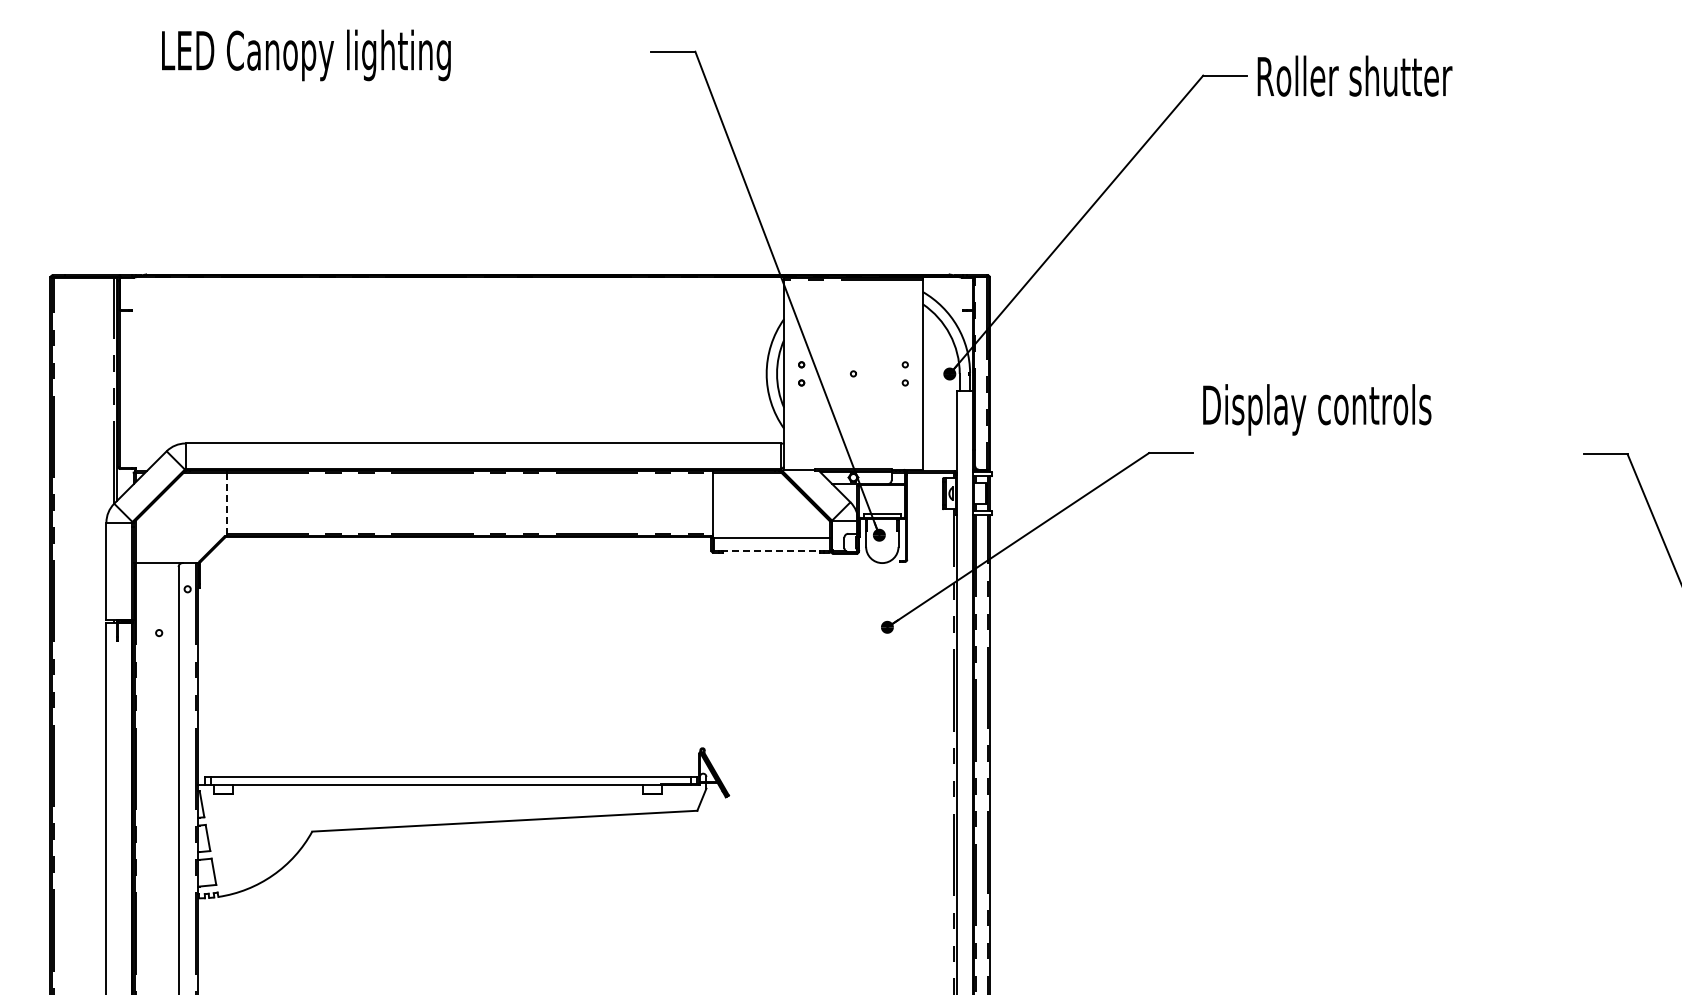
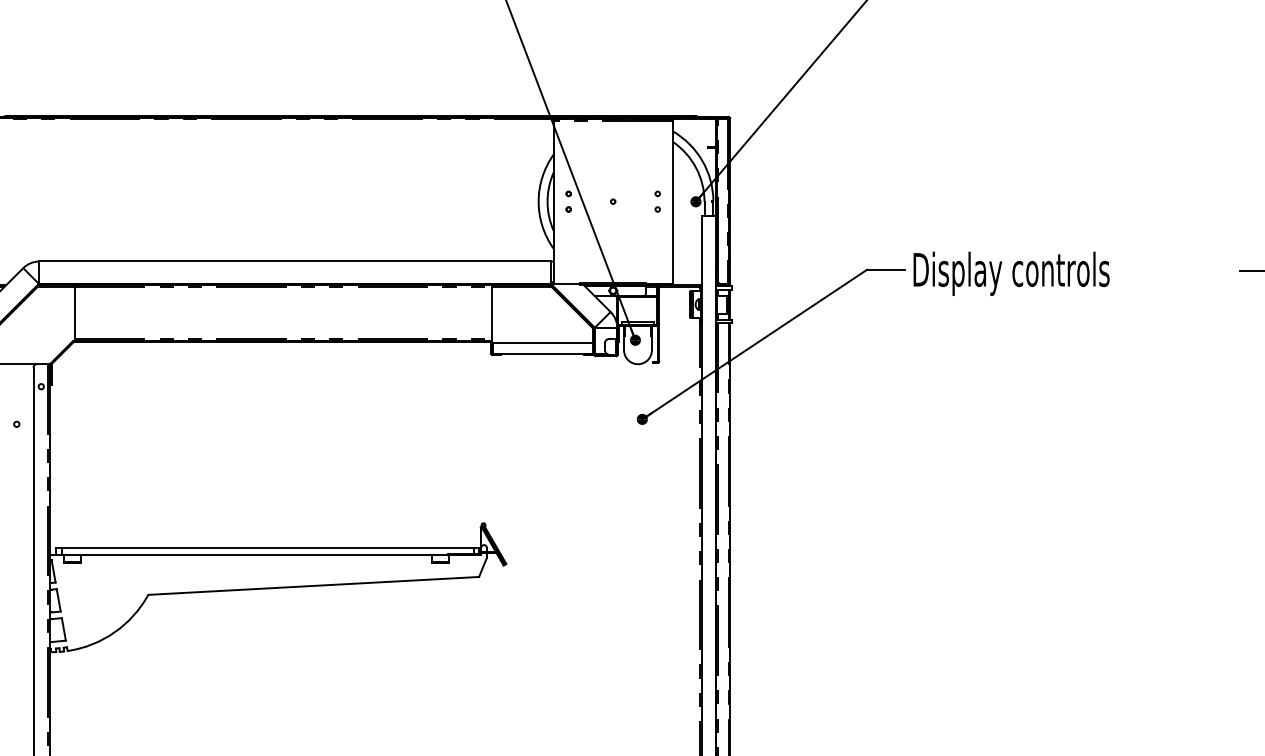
text: (1317, 409) -> (1011, 273), moved
line: (226, 504) -> (74, 313), dashed -> solid
line: (770, 551) -> (541, 354), dashed -> solid

